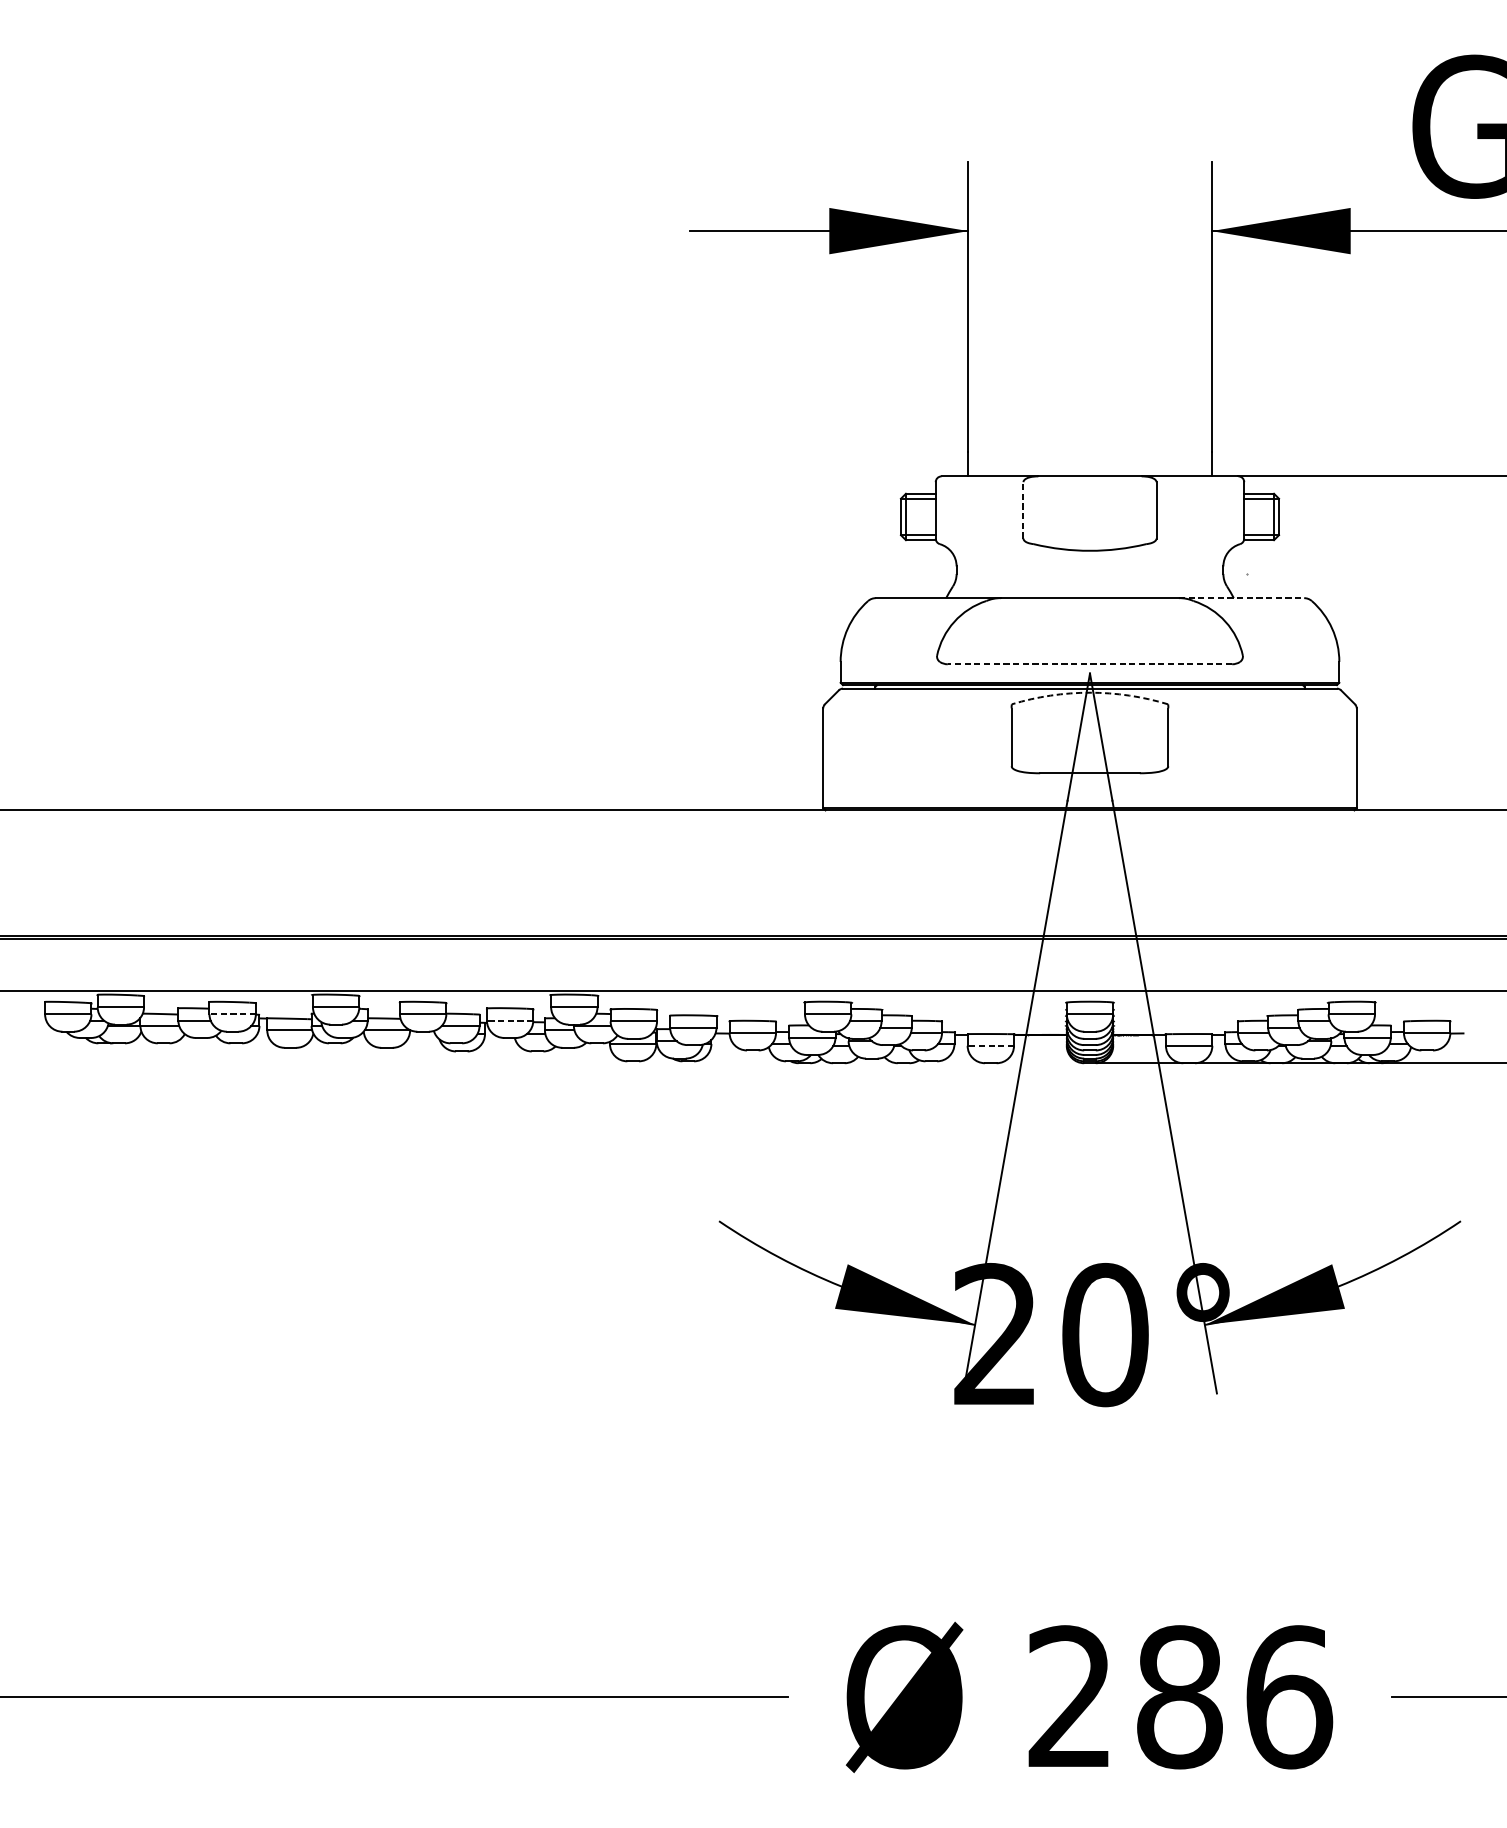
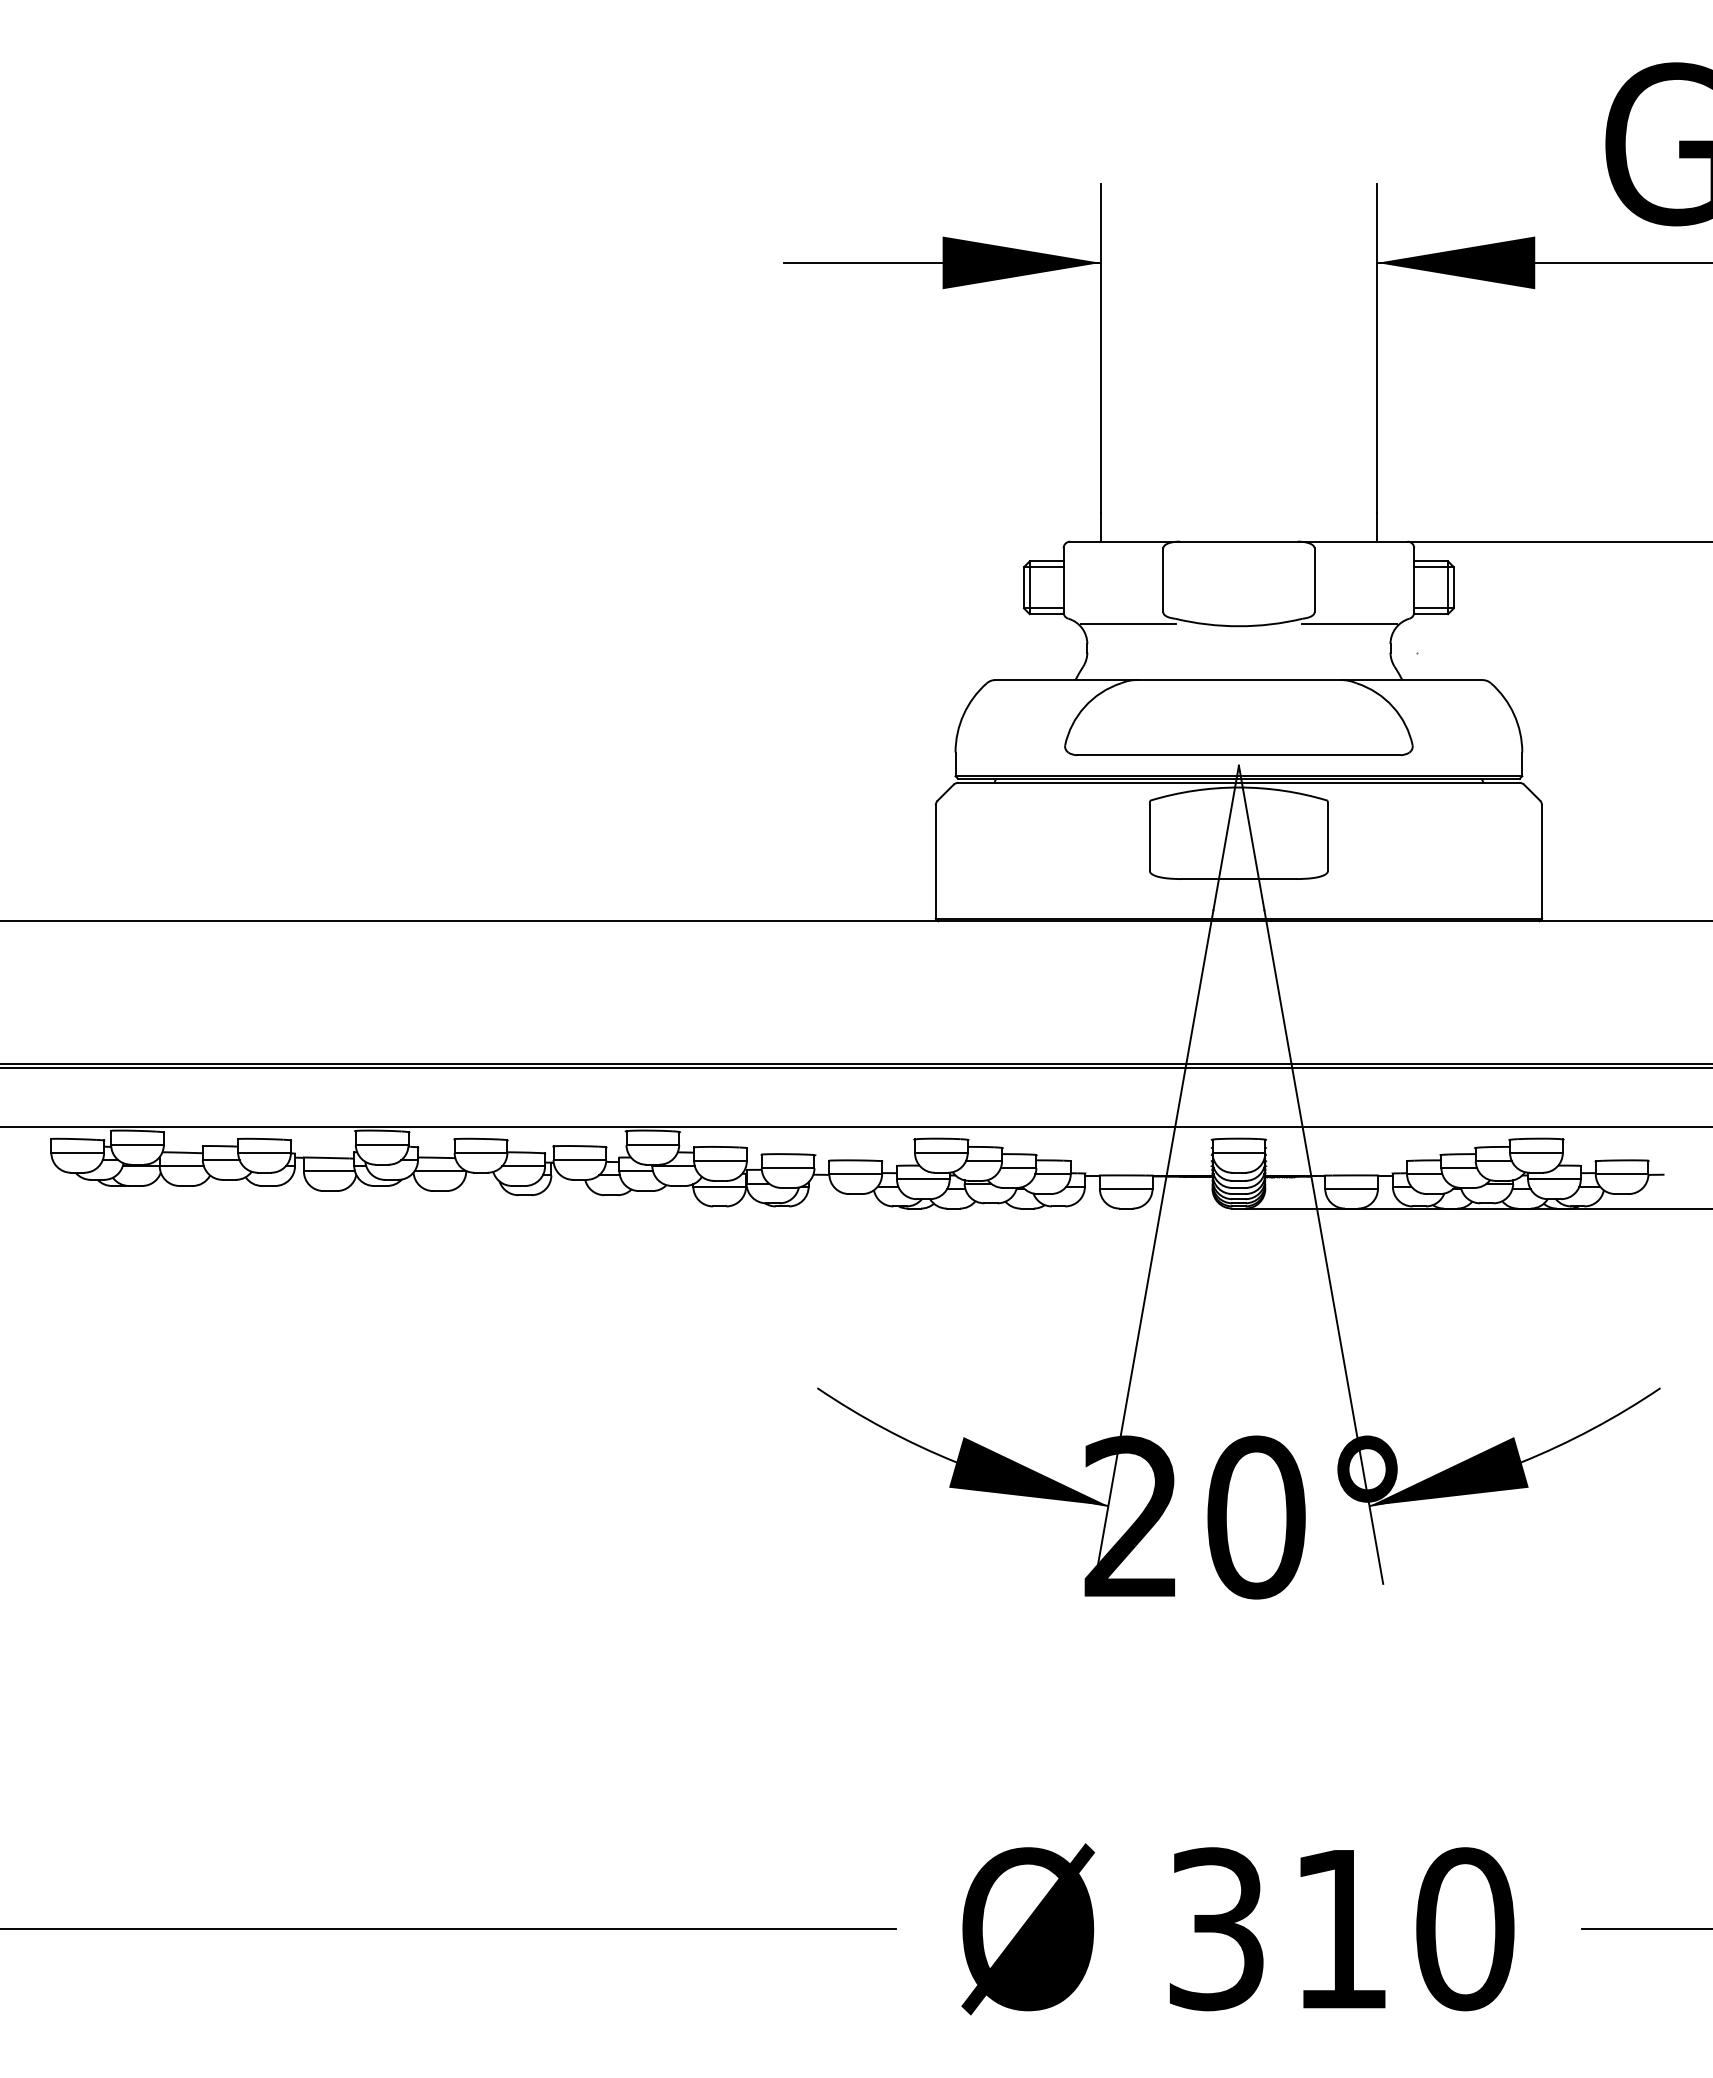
line: (1023, 509) -> (1163, 579), dashed -> solid
line: (991, 549) -> (1127, 624), added
line: (1187, 549) -> (1349, 624), added
line: (1241, 598) -> (1411, 680), dashed -> solid
line: (1089, 664) -> (1238, 755), dashed -> solid
arc: (1089, 692) -> (1238, 787), dashed -> solid
line: (232, 1014) -> (264, 1153), dashed -> solid
line: (509, 1020) -> (579, 1160), dashed -> solid
line: (990, 1045) -> (1125, 1188), dashed -> solid
text: (1181, 1697) -> (1342, 1929), 286 -> 310

